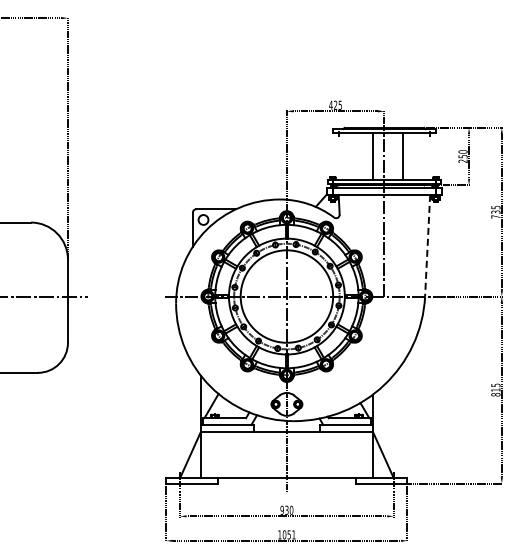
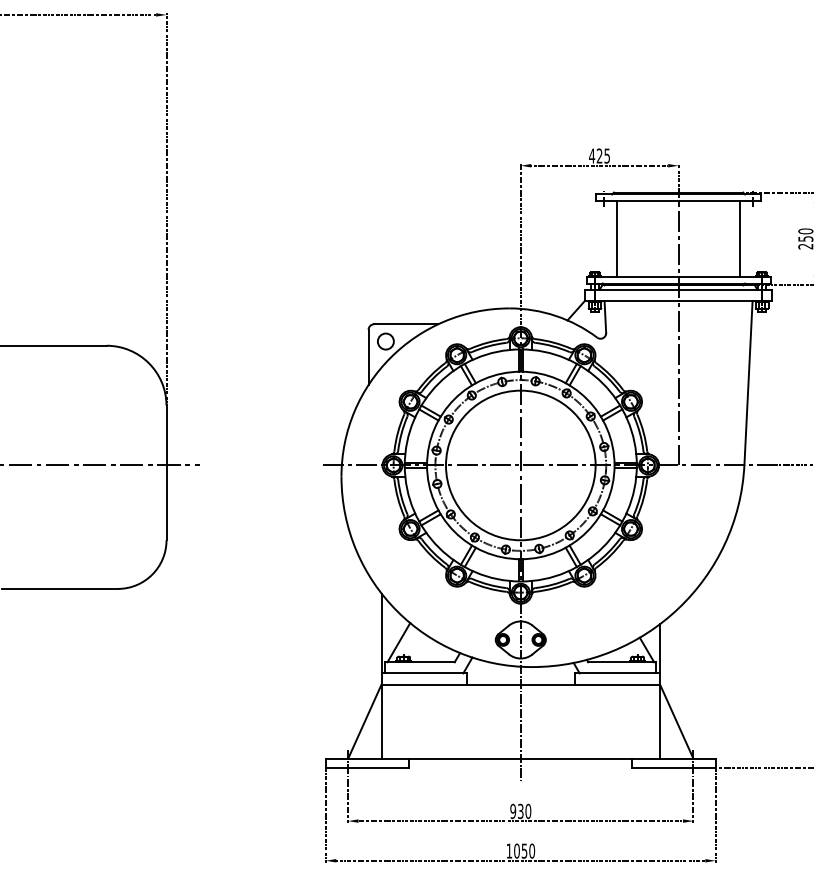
line: (372, 156) -> (617, 238), moved
line: (403, 156) -> (740, 238), moved
line: (427, 245) -> (748, 382), dashed -> solid
text: (293, 534) -> (531, 850), 1051 -> 1050

